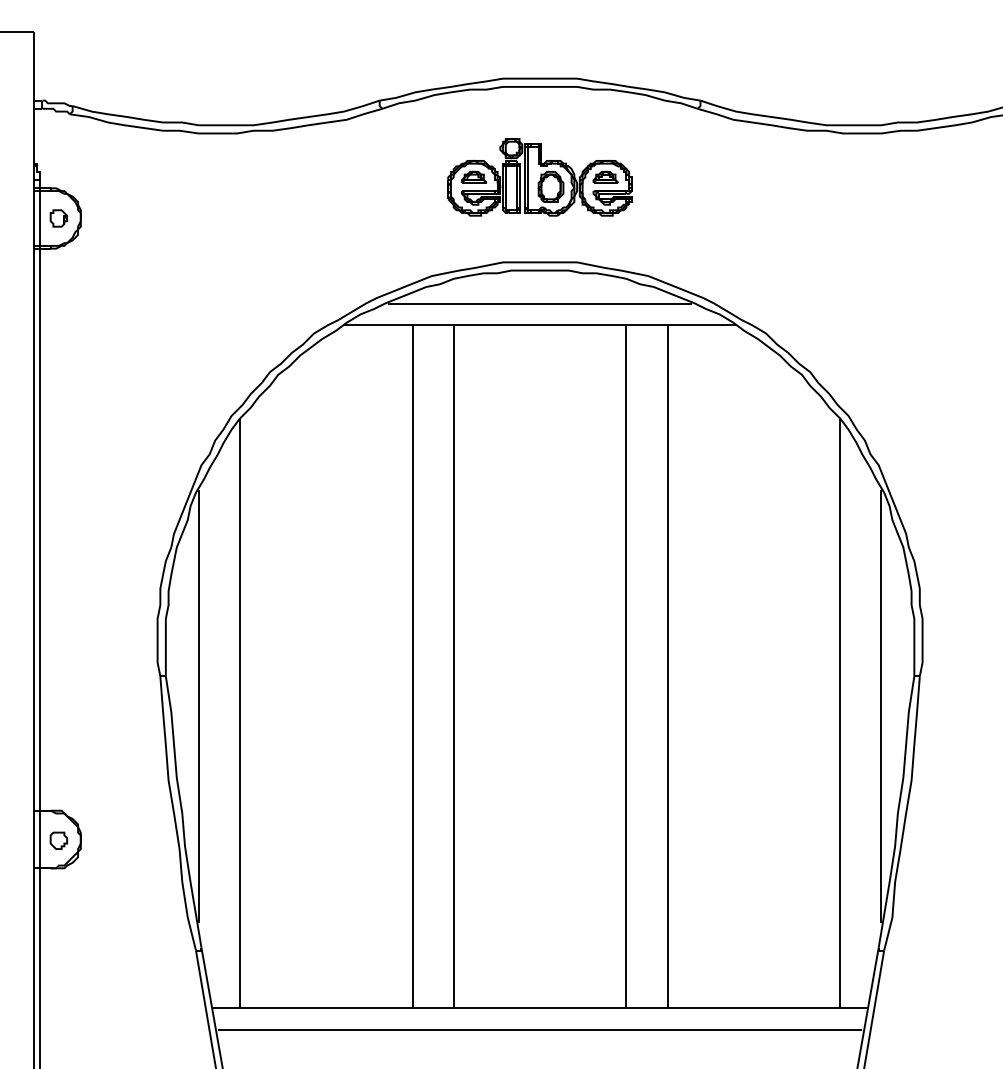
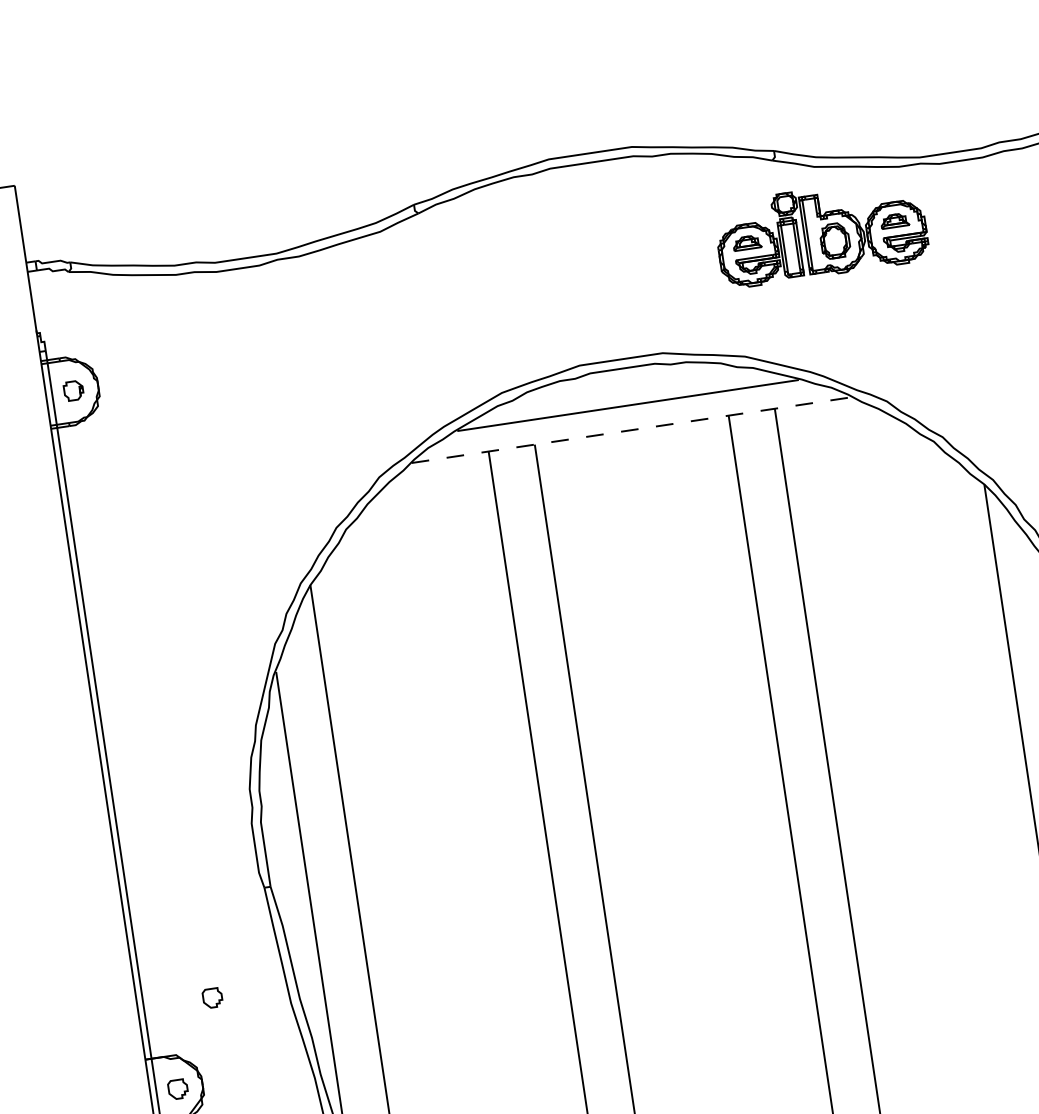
part: (539, 177) -> (820, 232), moved
line: (540, 325) -> (632, 430), solid -> dashed
part: (100, 765) -> (212, 997), added

